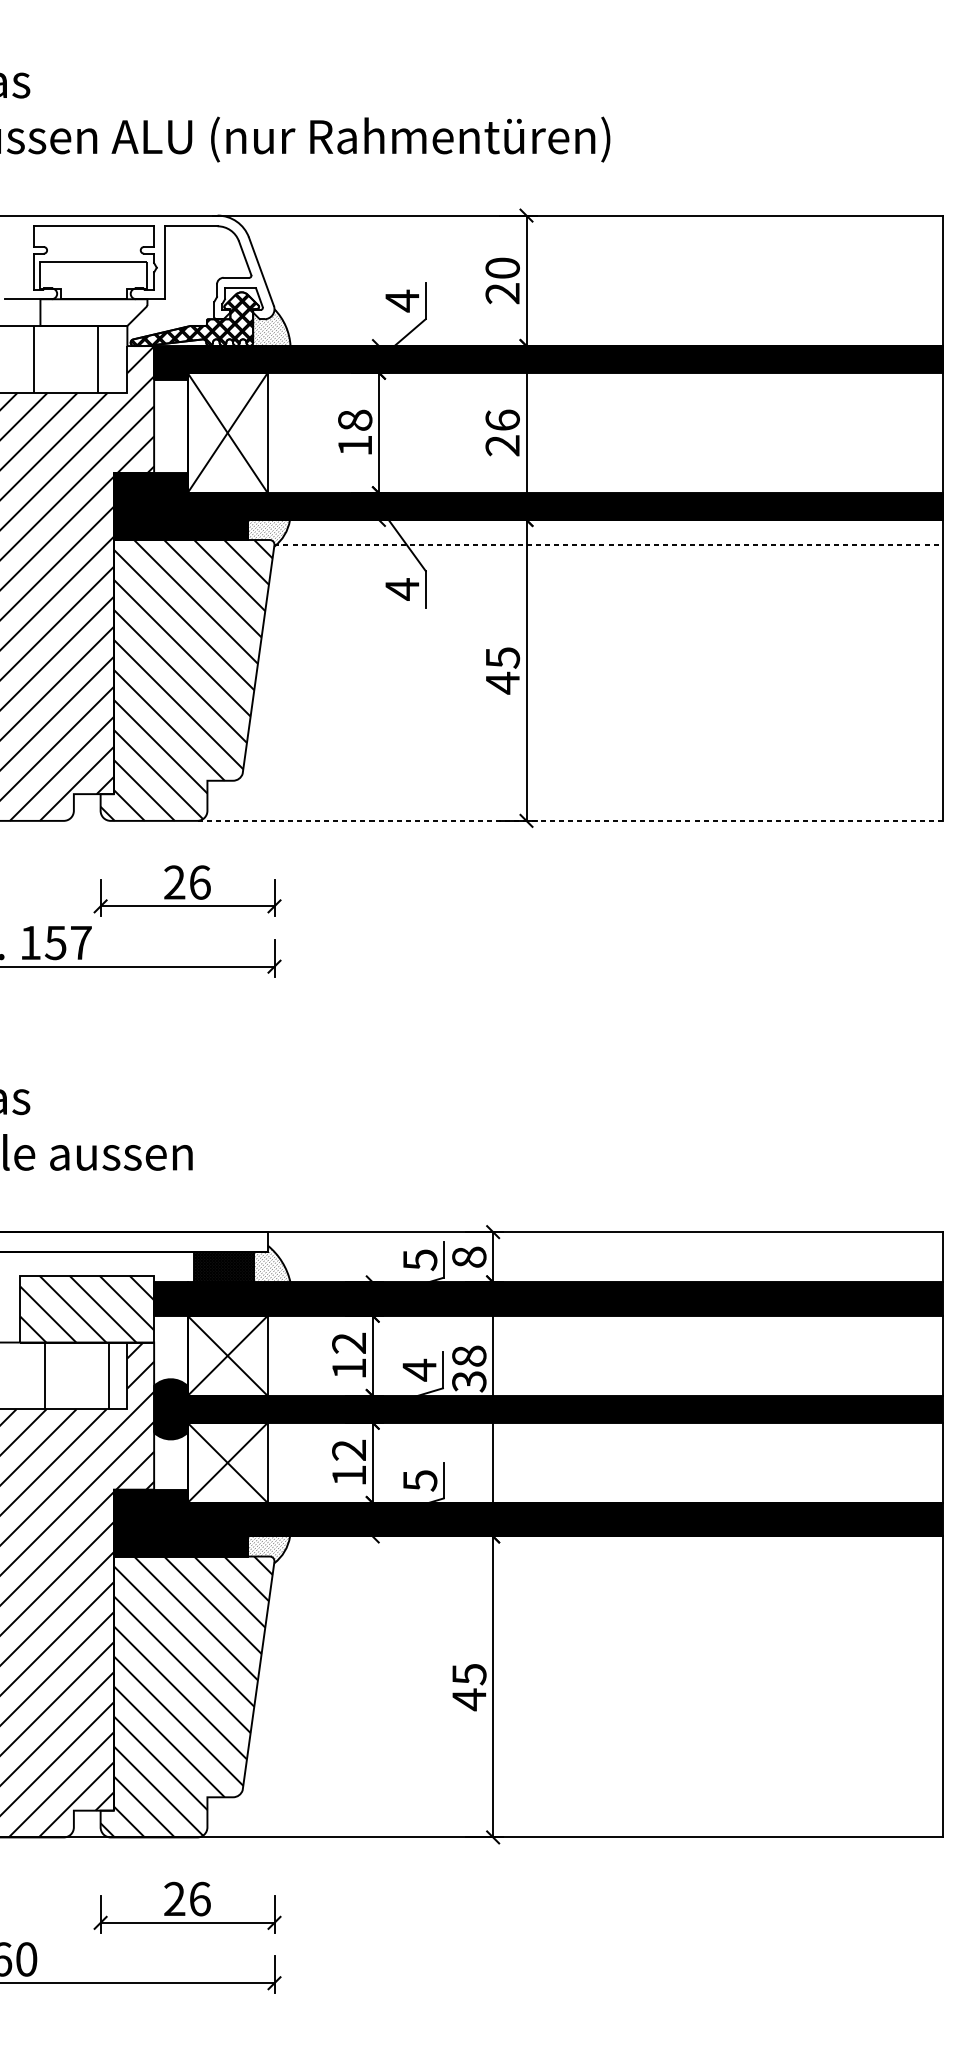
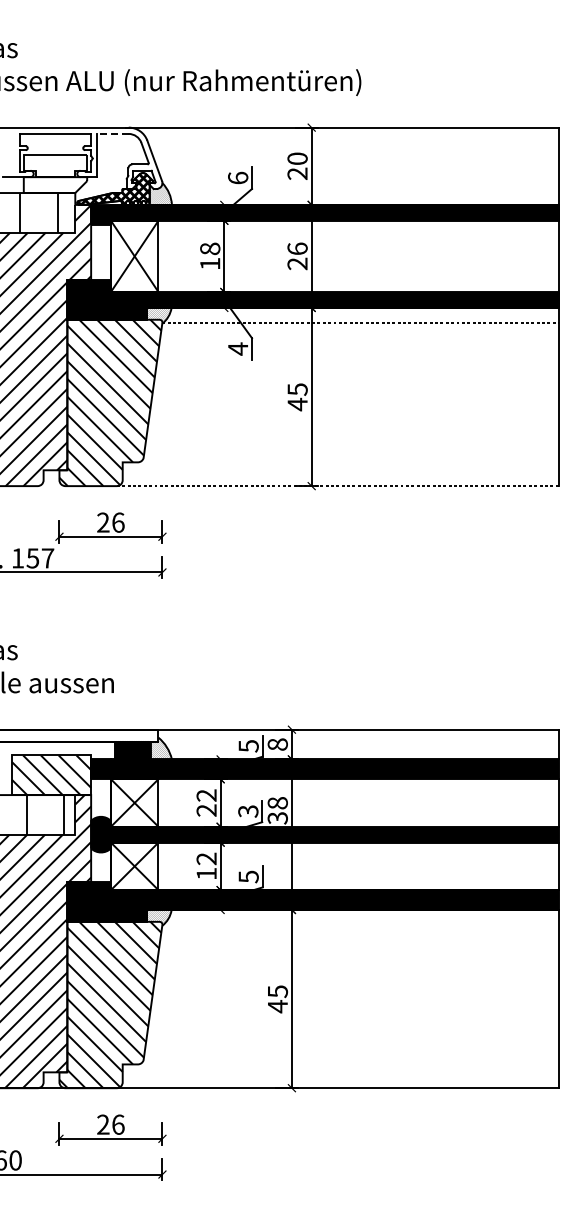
line: (191, 225) -> (113, 133), solid -> dashed
text: (402, 301) -> (238, 178), 4 -> 6
text: (348, 1368) -> (206, 810), 12 -> 22
text: (419, 1370) -> (248, 811), 4 -> 3

